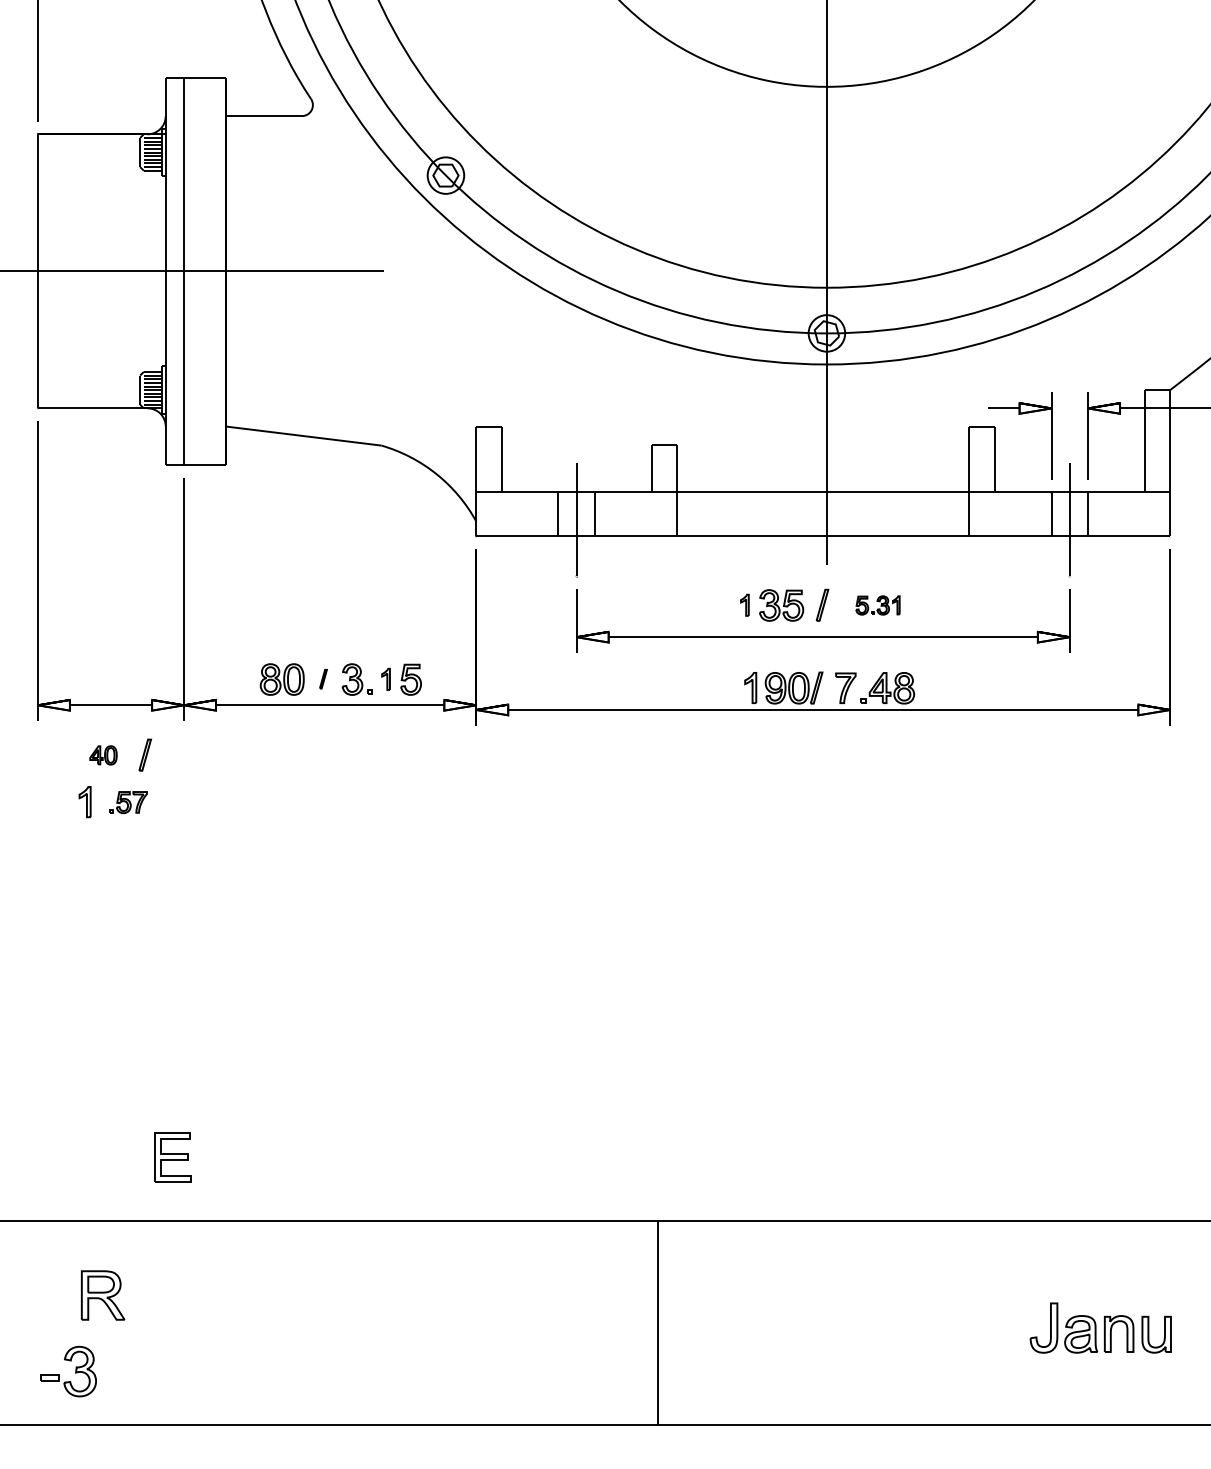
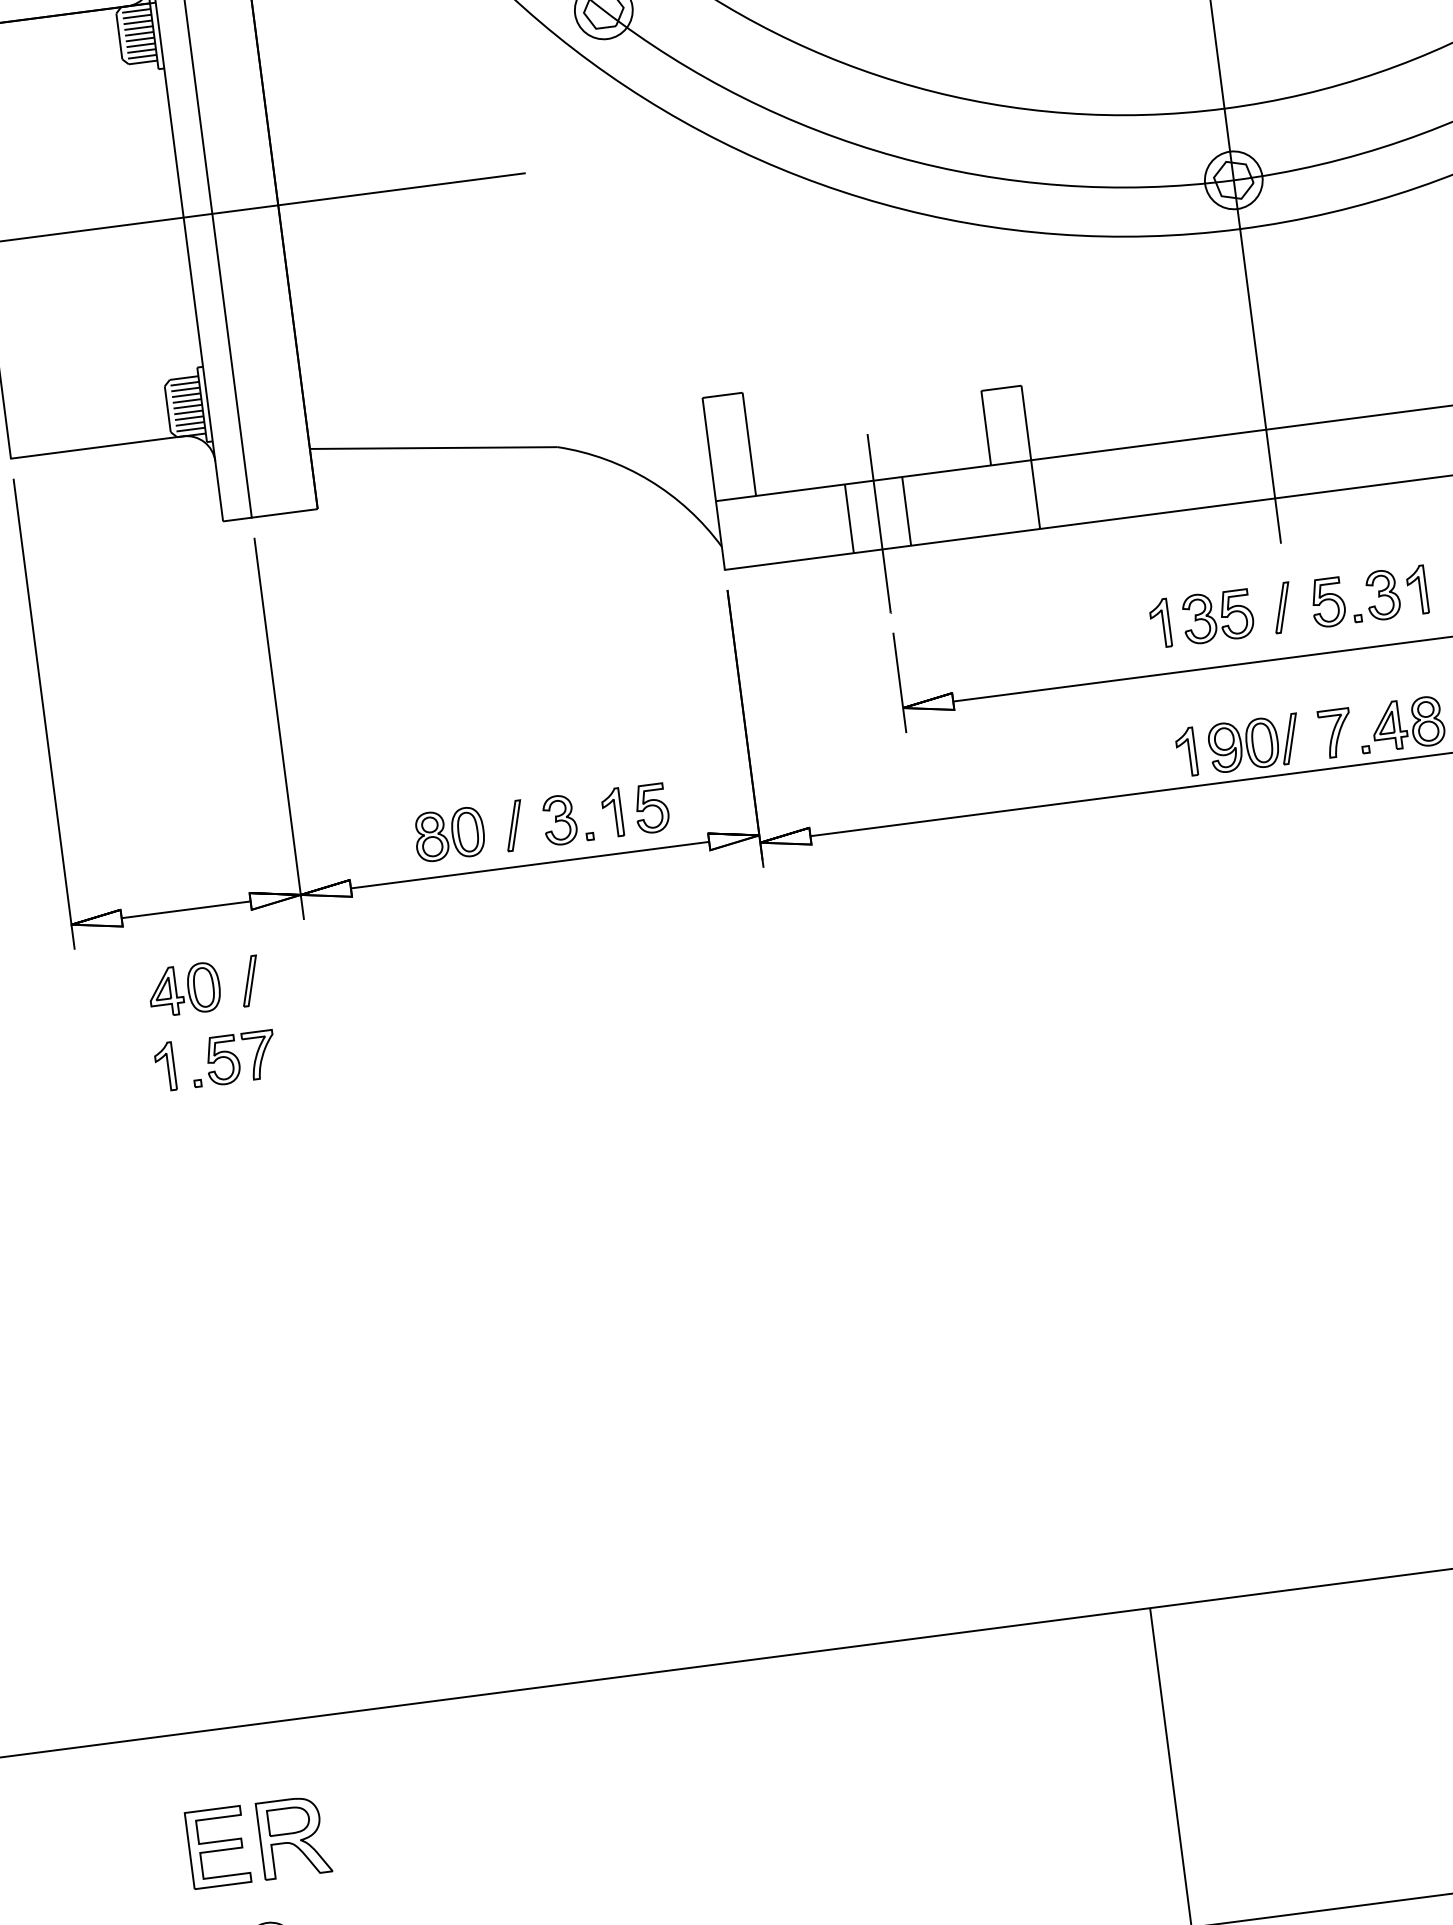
part: (744, 605) -> (1159, 624), size x1.43
part: (877, 605) -> (1368, 596), size x1.67
part: (323, 678) -> (514, 824), size x1.67
part: (385, 679) -> (611, 813), size x1.43
part: (103, 755) -> (184, 990), size x1.67
part: (128, 802) -> (233, 1058), size x1.43
part: (172, 1157) -> (217, 1847), moved

